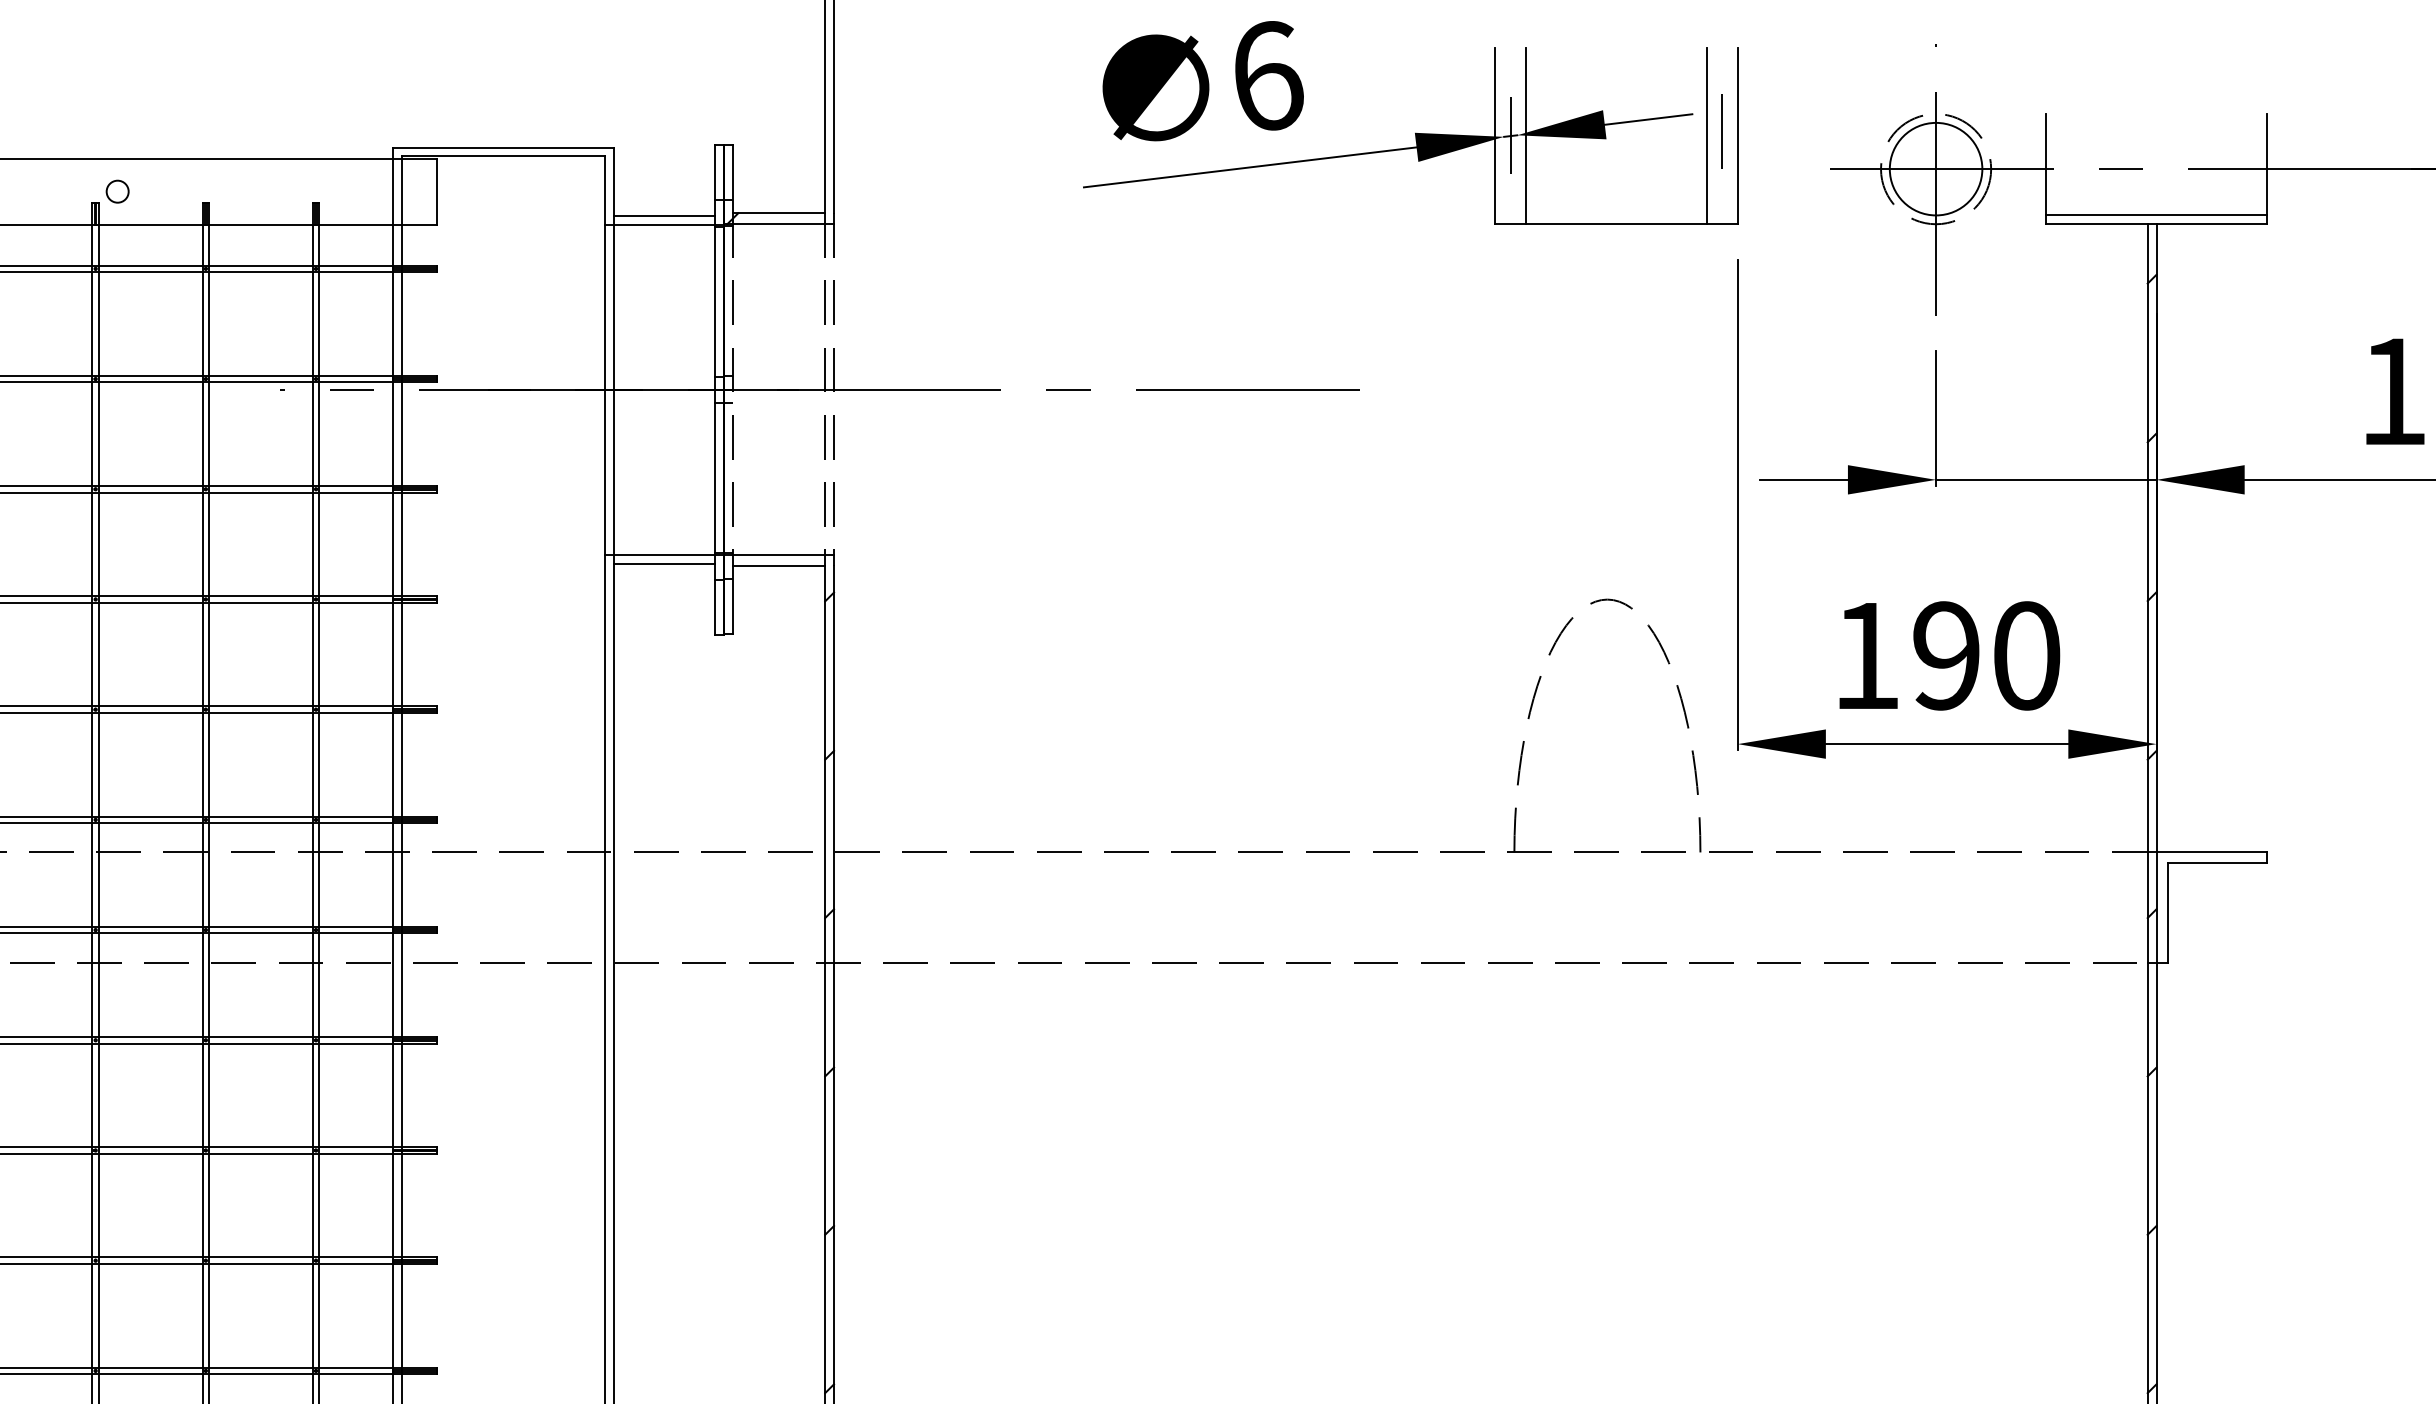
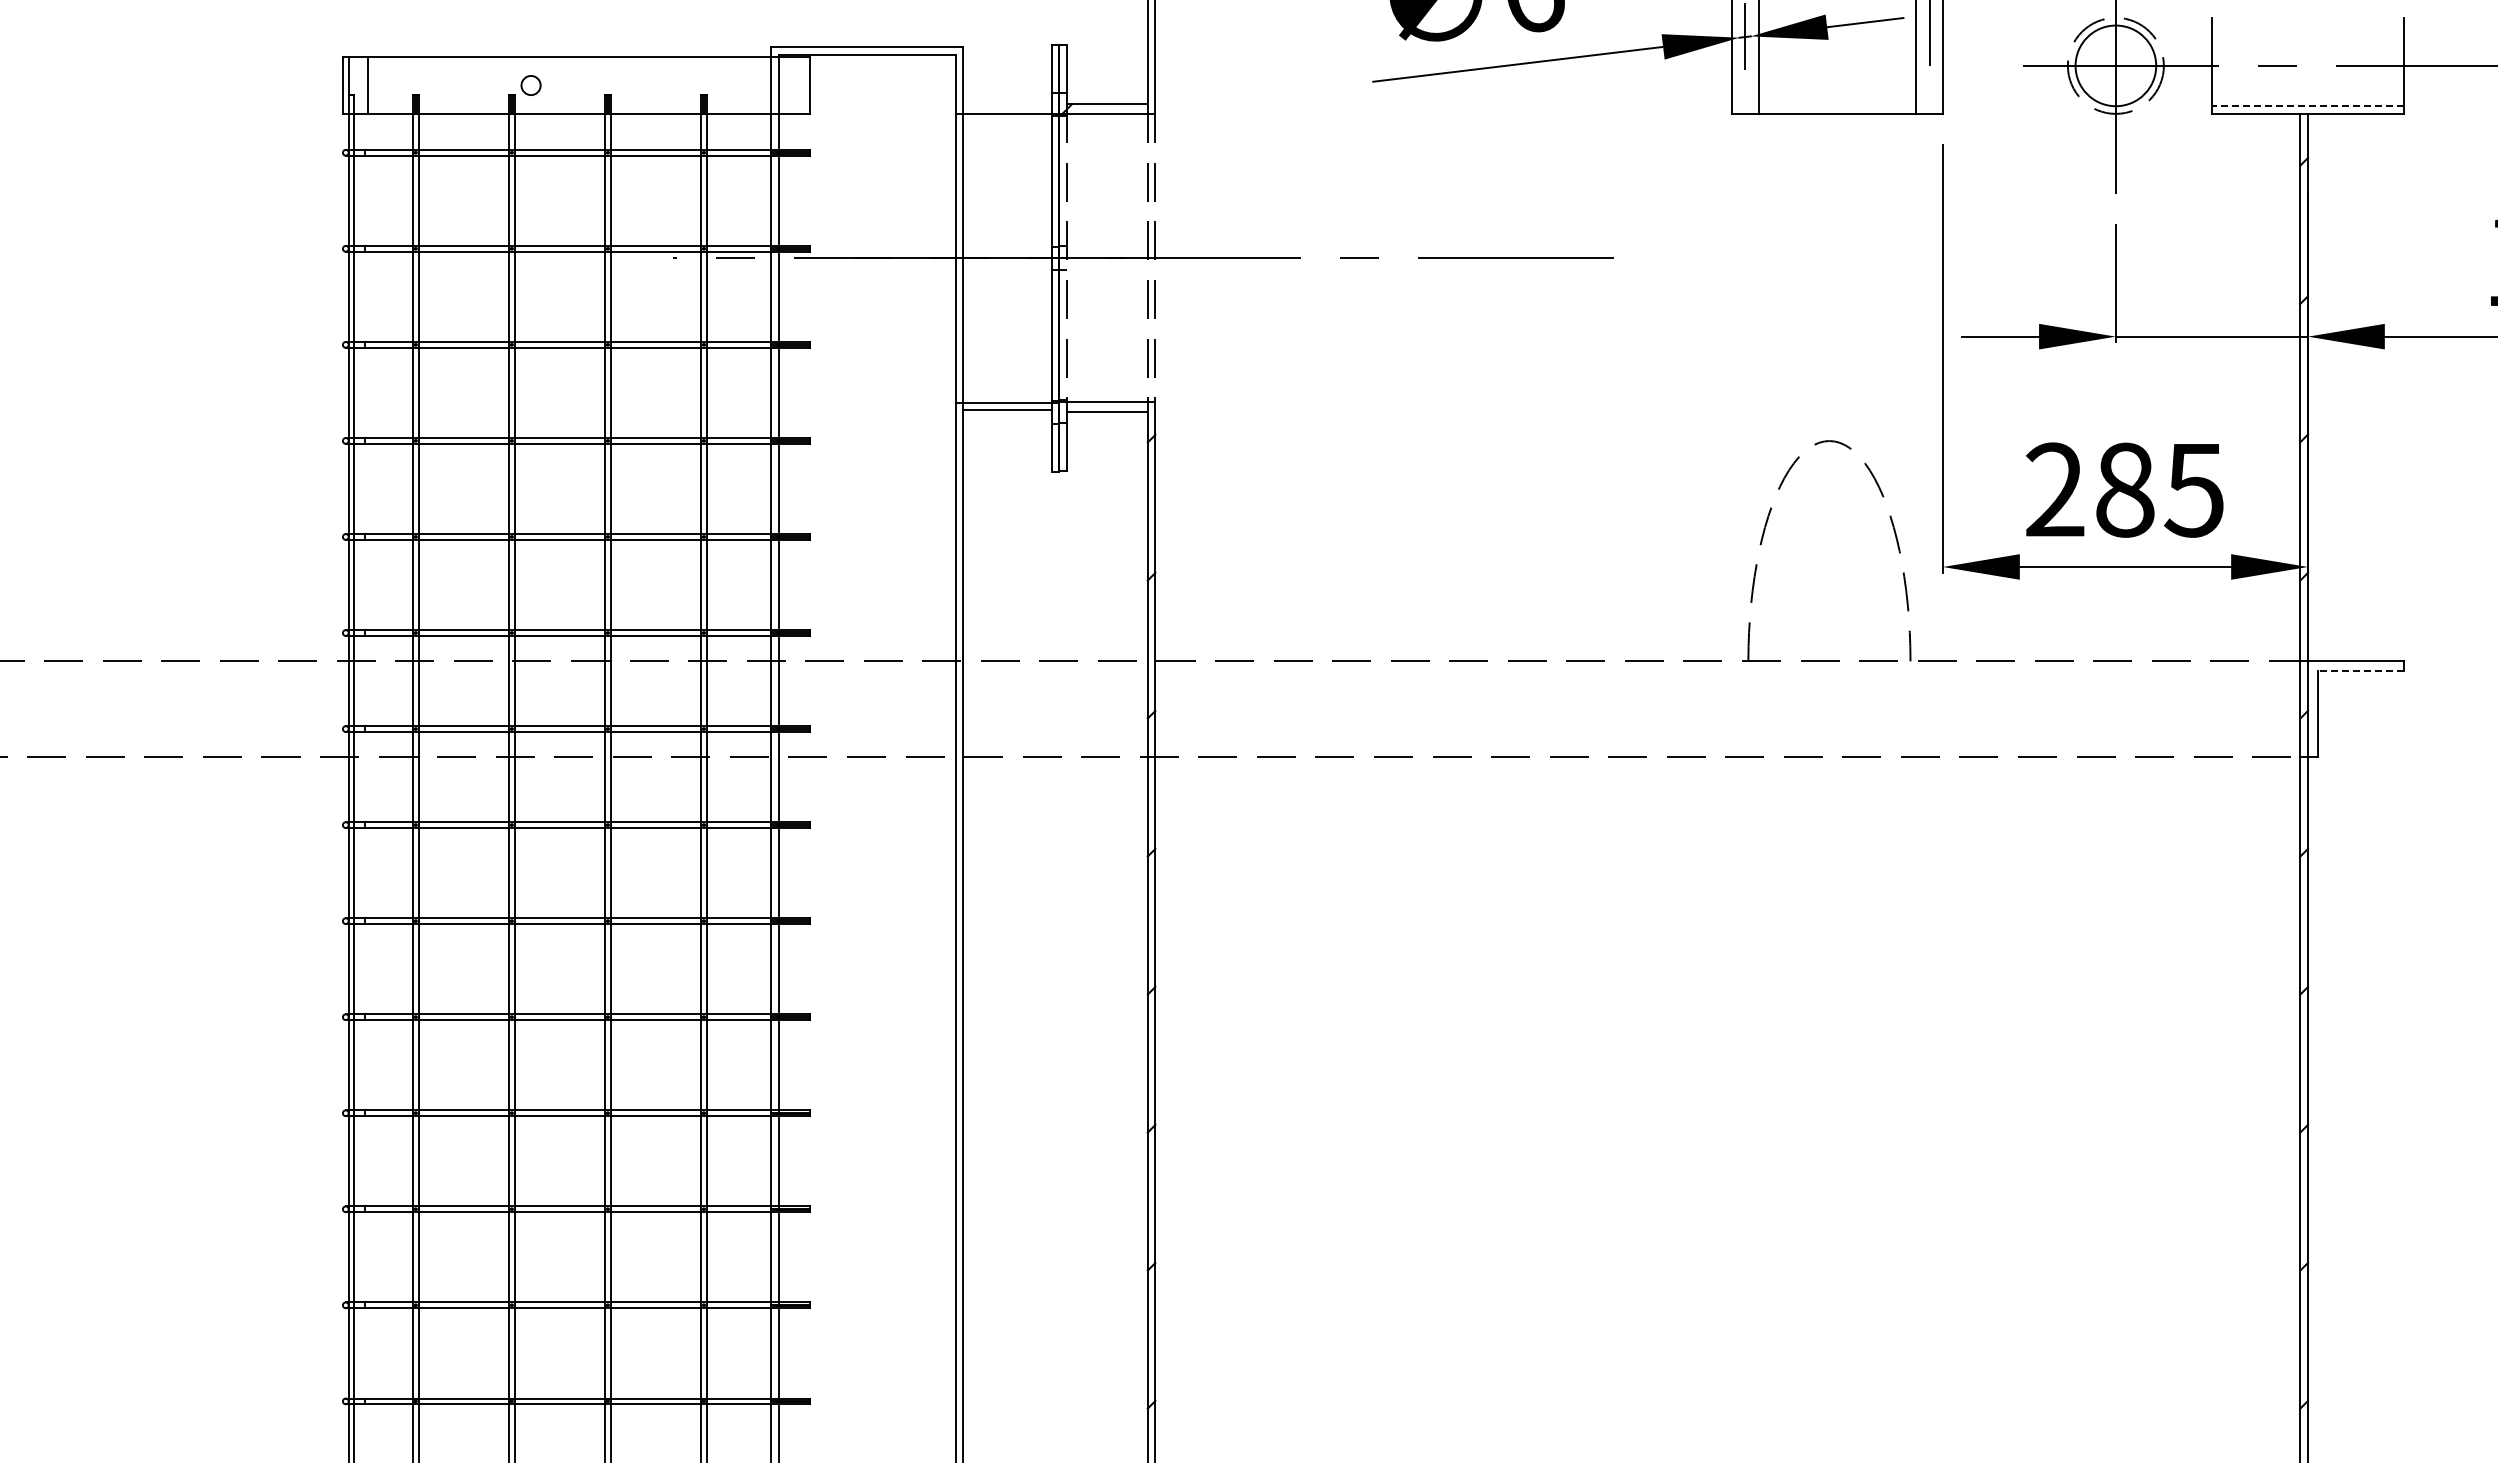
line: (664, 215) -> (1007, 106), removed
line: (2155, 215) -> (2307, 106), solid -> dashed
text: (1945, 655) -> (2124, 489), 190 -> 285
line: (2216, 862) -> (2360, 670), solid -> dashed

